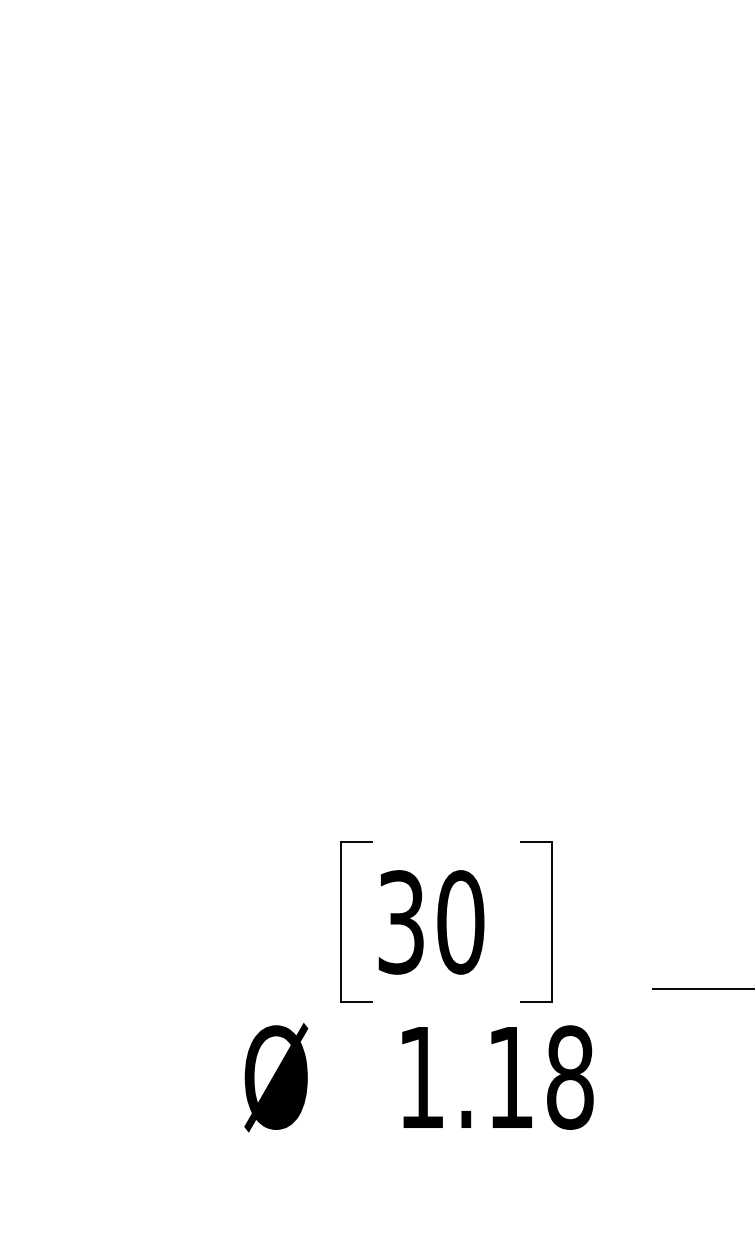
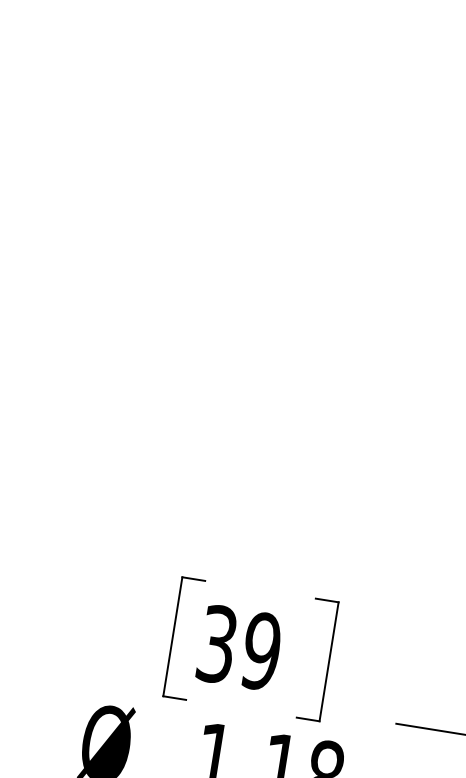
text: (460, 922) -> (261, 651), 30 -> 39

